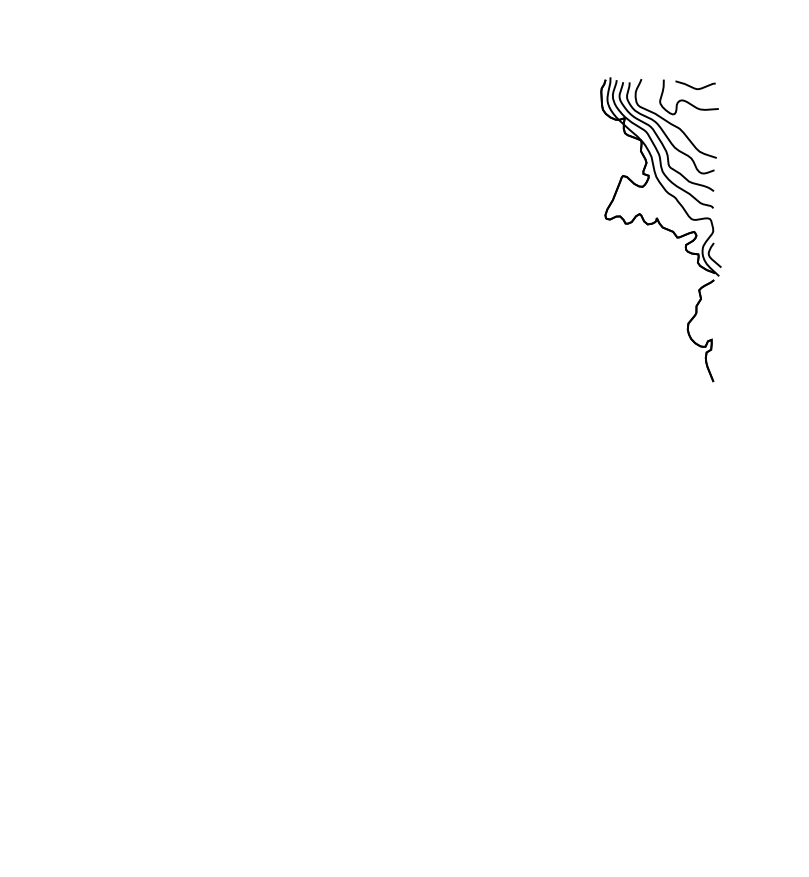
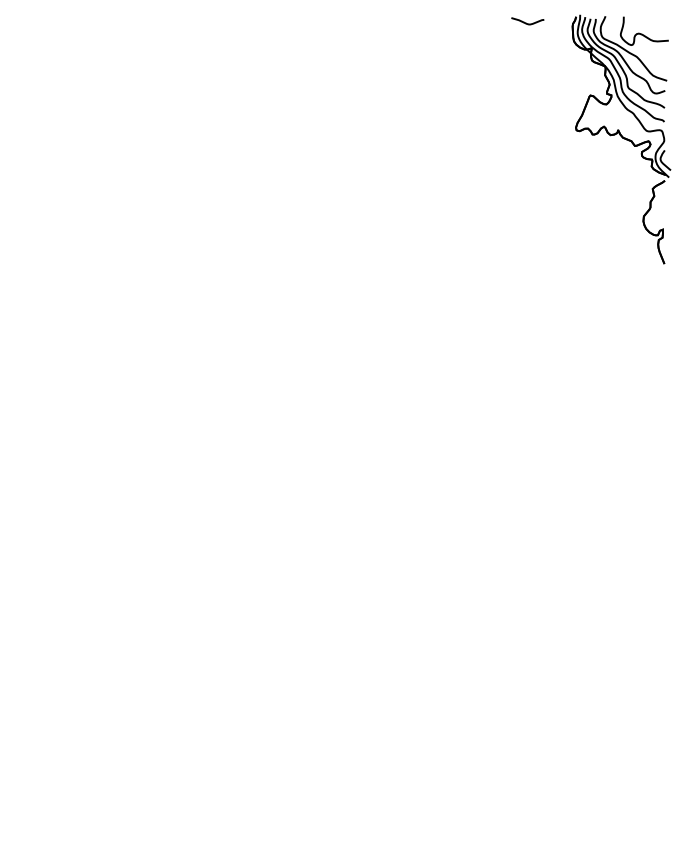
curve: (693, 86) -> (526, 22), moved

